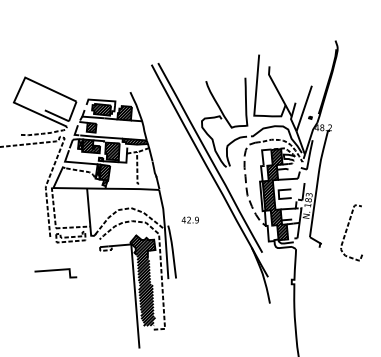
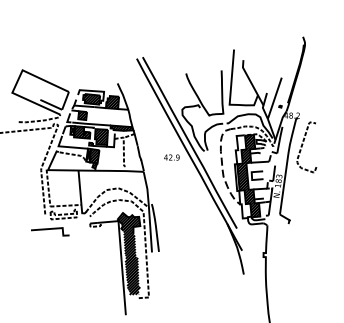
text: (189, 219) -> (171, 156), moved
curve: (347, 230) -> (303, 145), moved
line: (54, 271) -> (49, 230), moved

